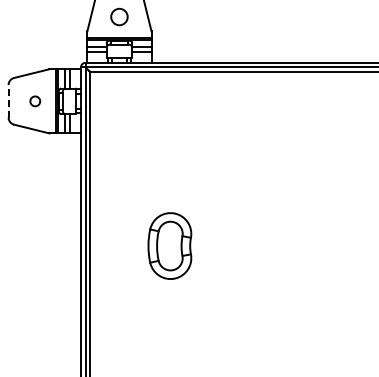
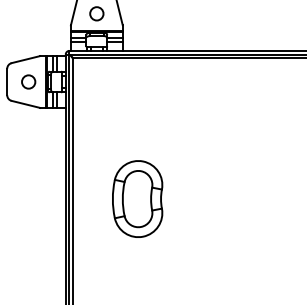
line: (8, 100) -> (7, 81), dashed -> solid
circle: (35, 101) -> (28, 82), size x1.67
part: (169, 245) -> (137, 198), size x1.43

